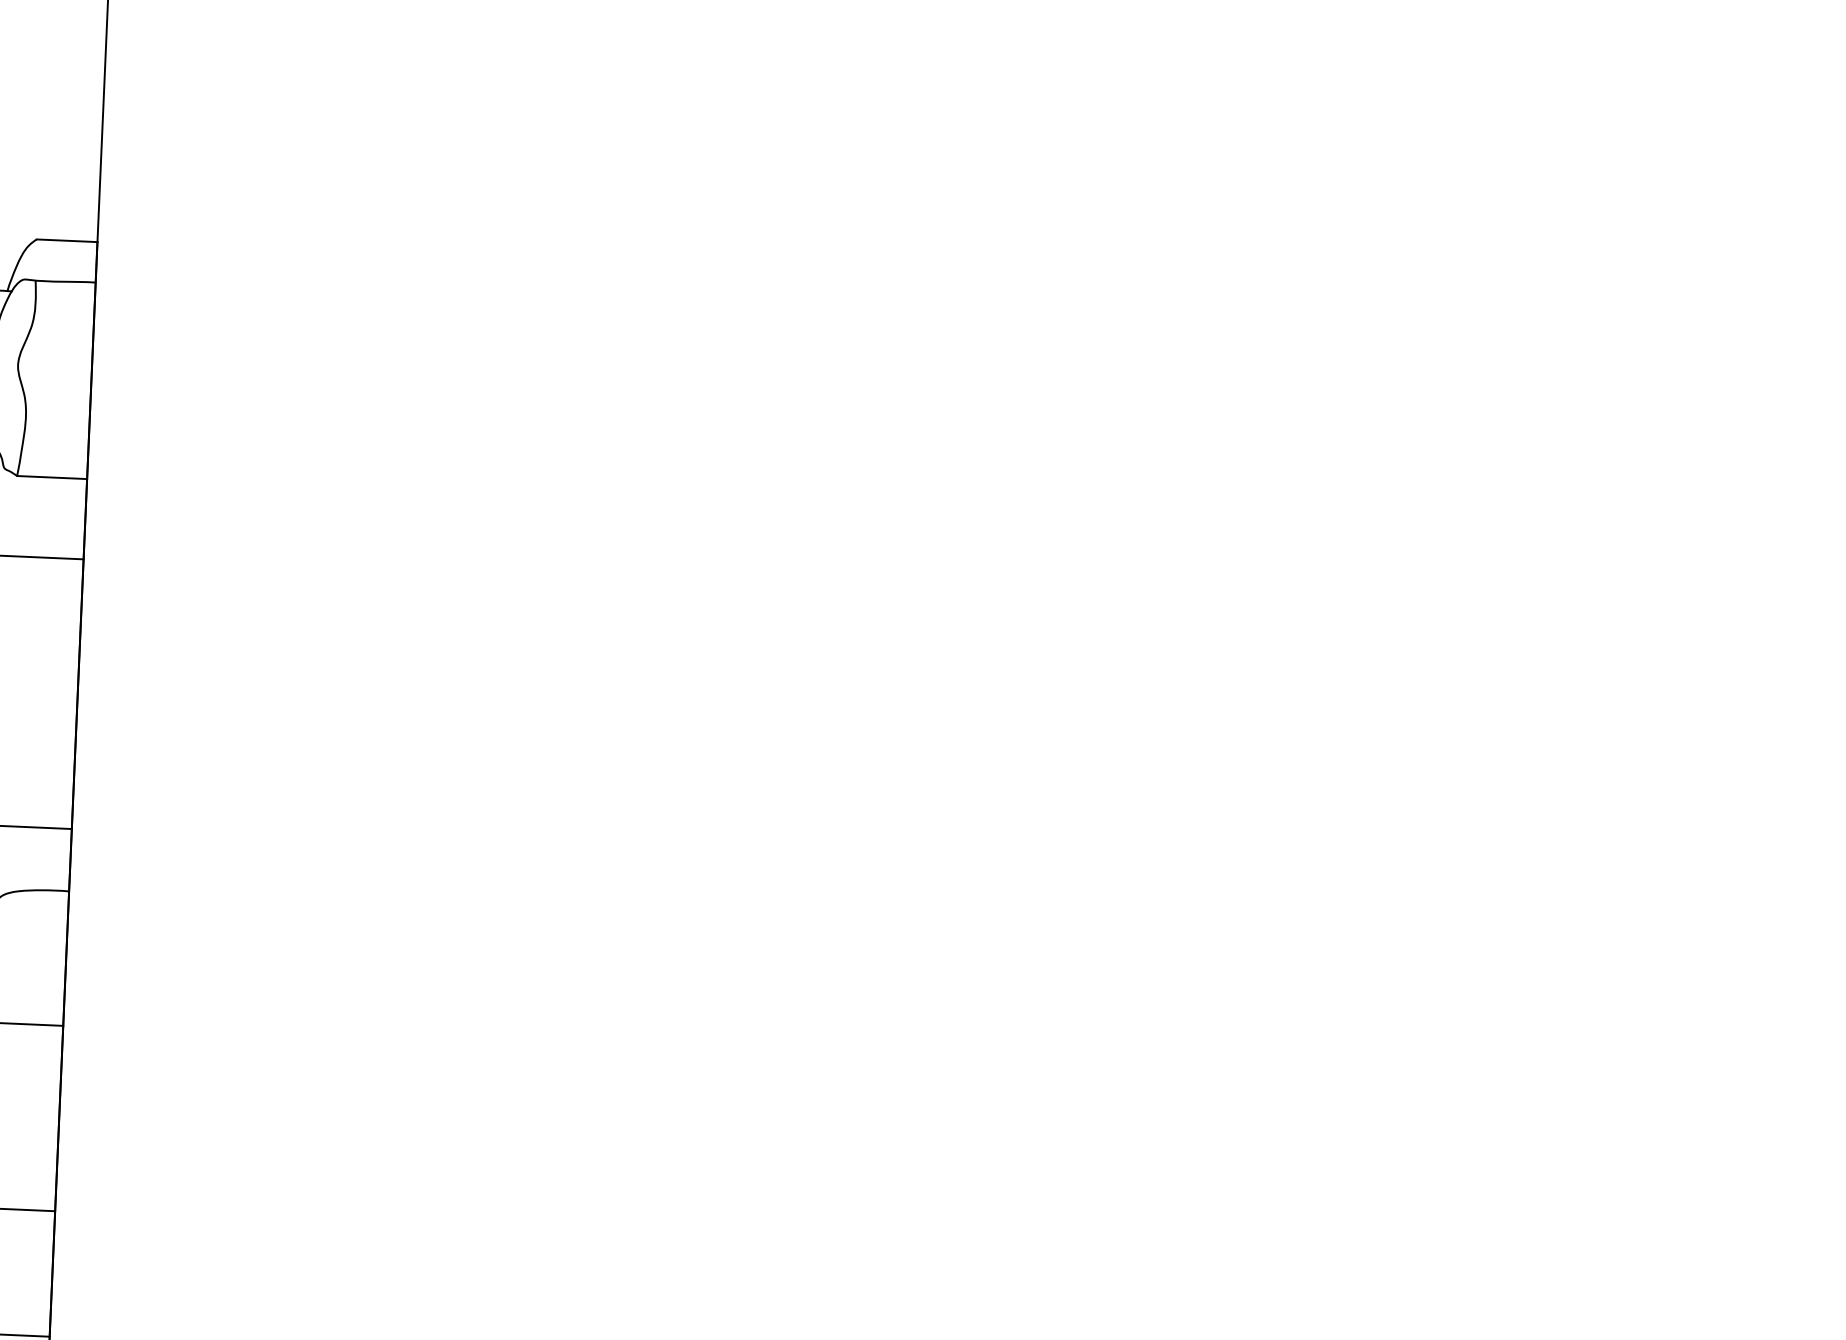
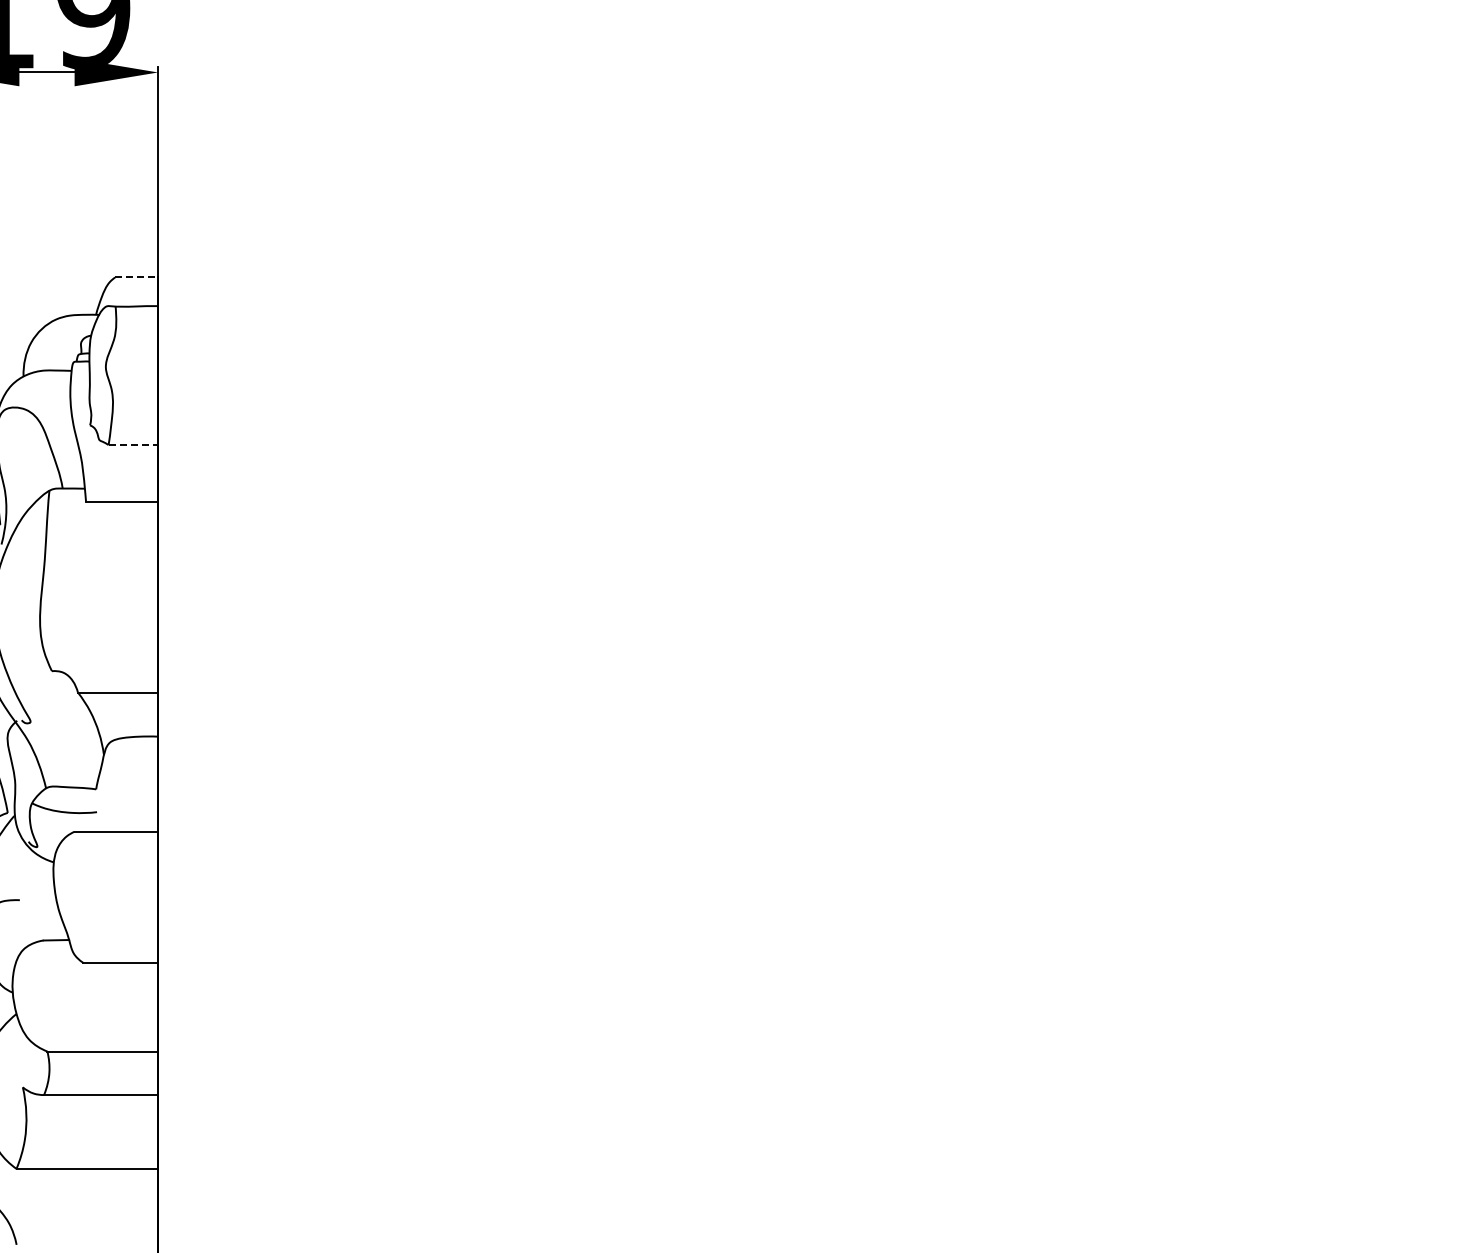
line: (68, 240) -> (137, 277), solid -> dashed
line: (52, 478) -> (133, 445), solid -> dashed

